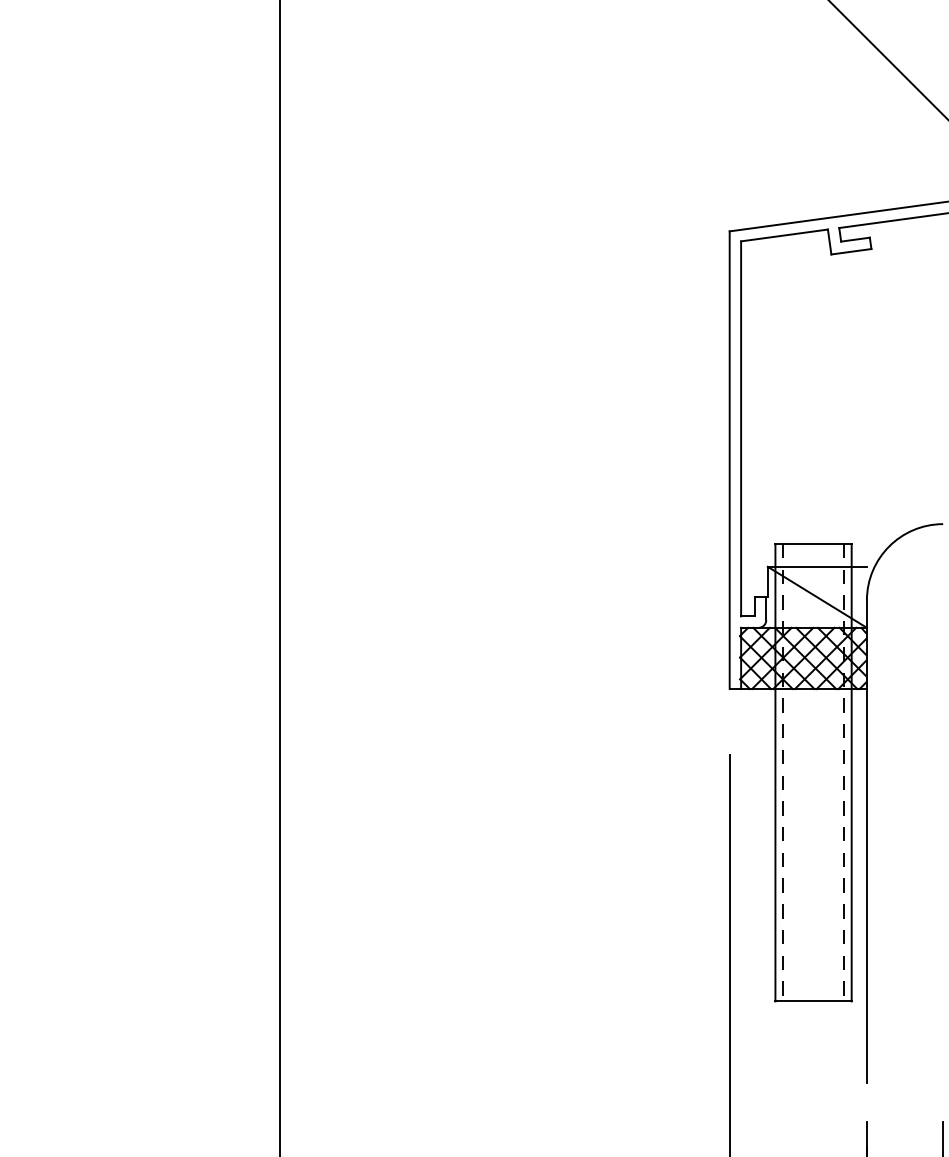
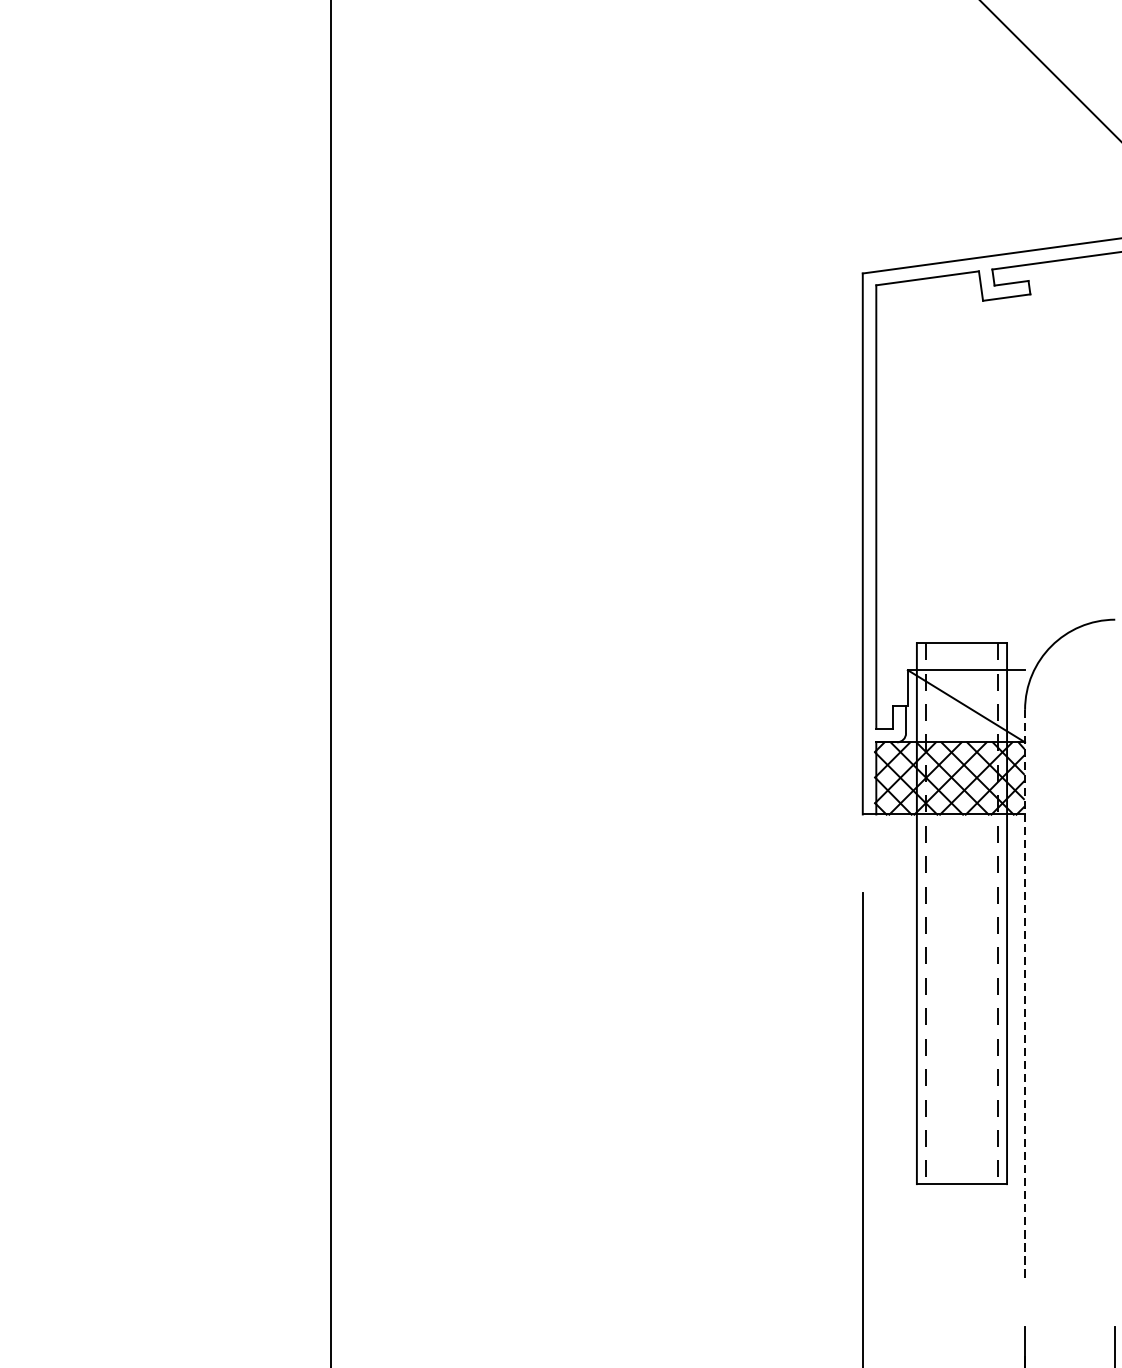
line: (866, 842) -> (1024, 996), solid -> dashed

